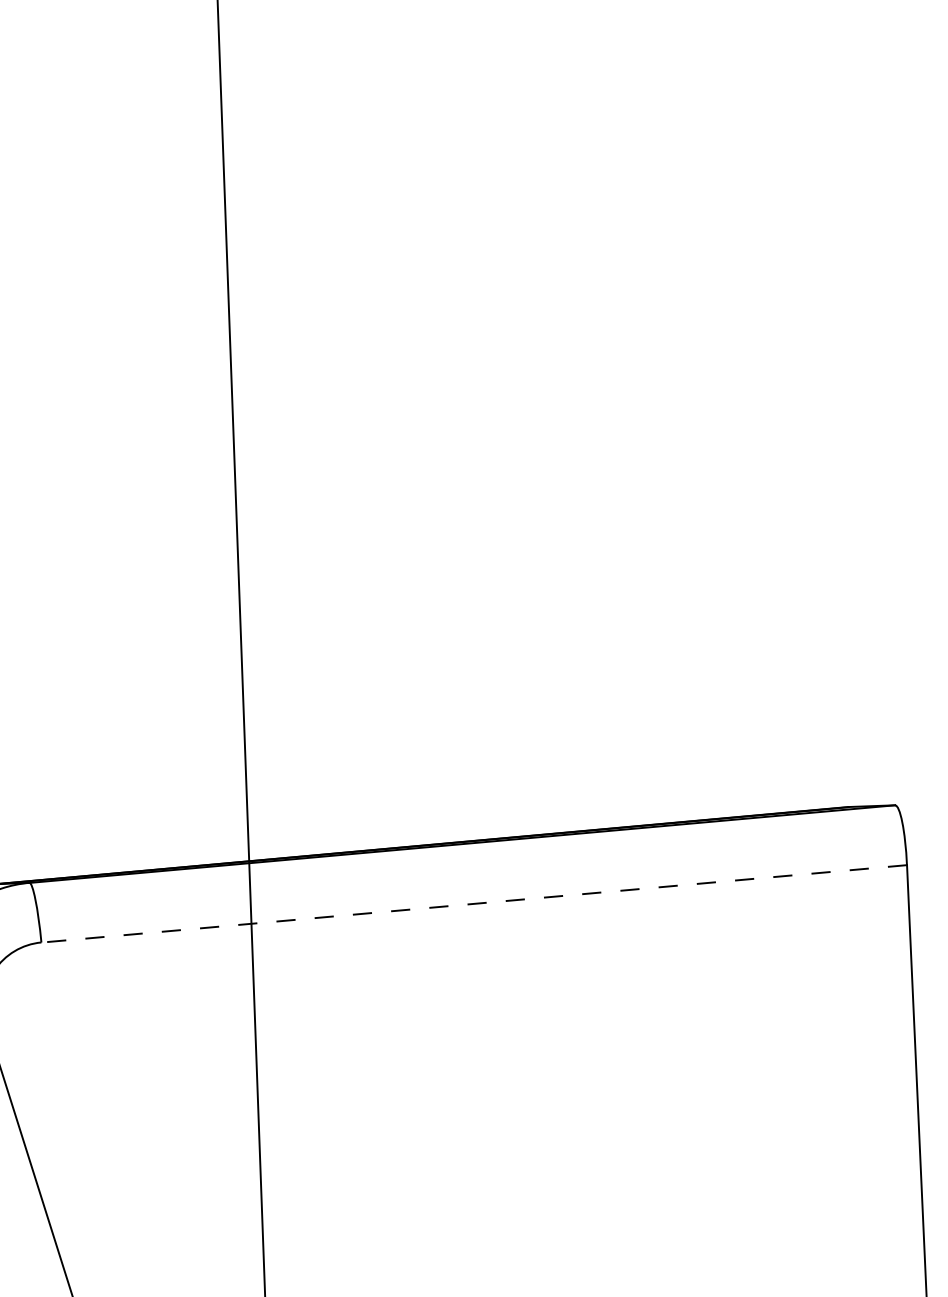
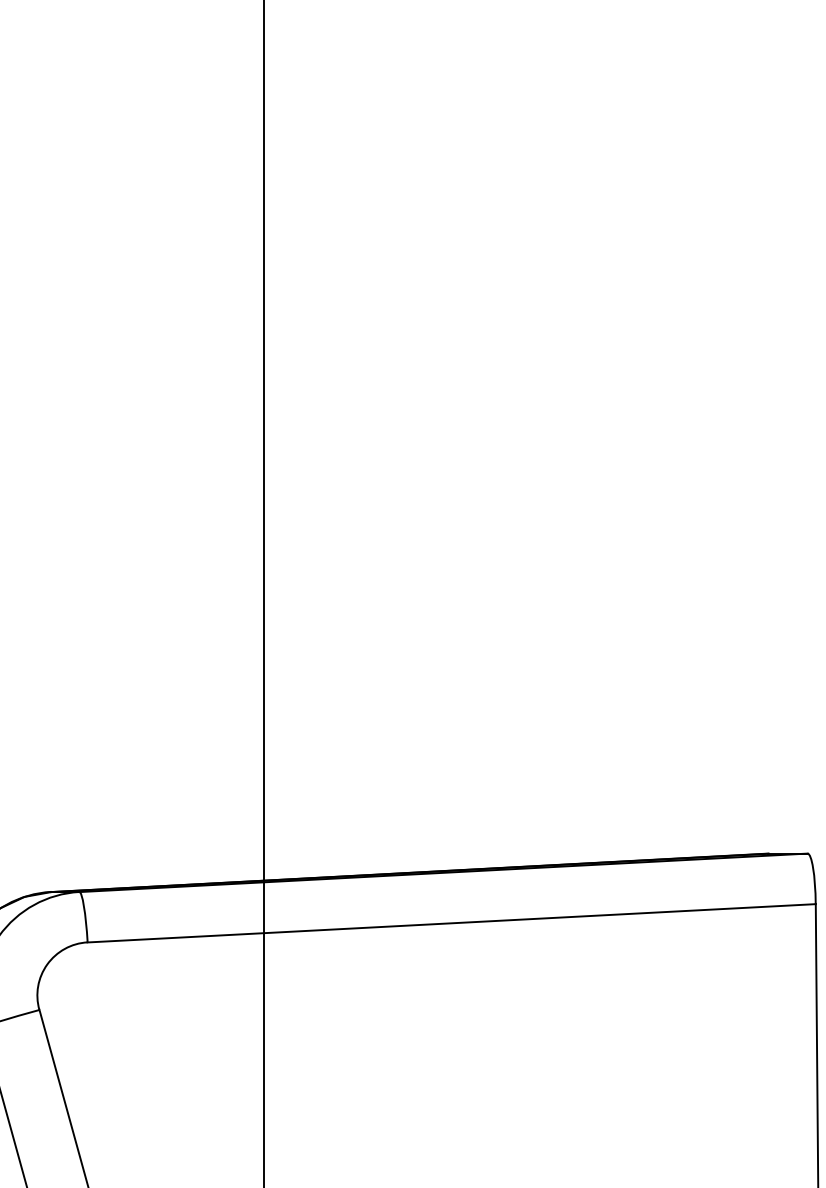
line: (473, 904) -> (451, 923), dashed -> solid

